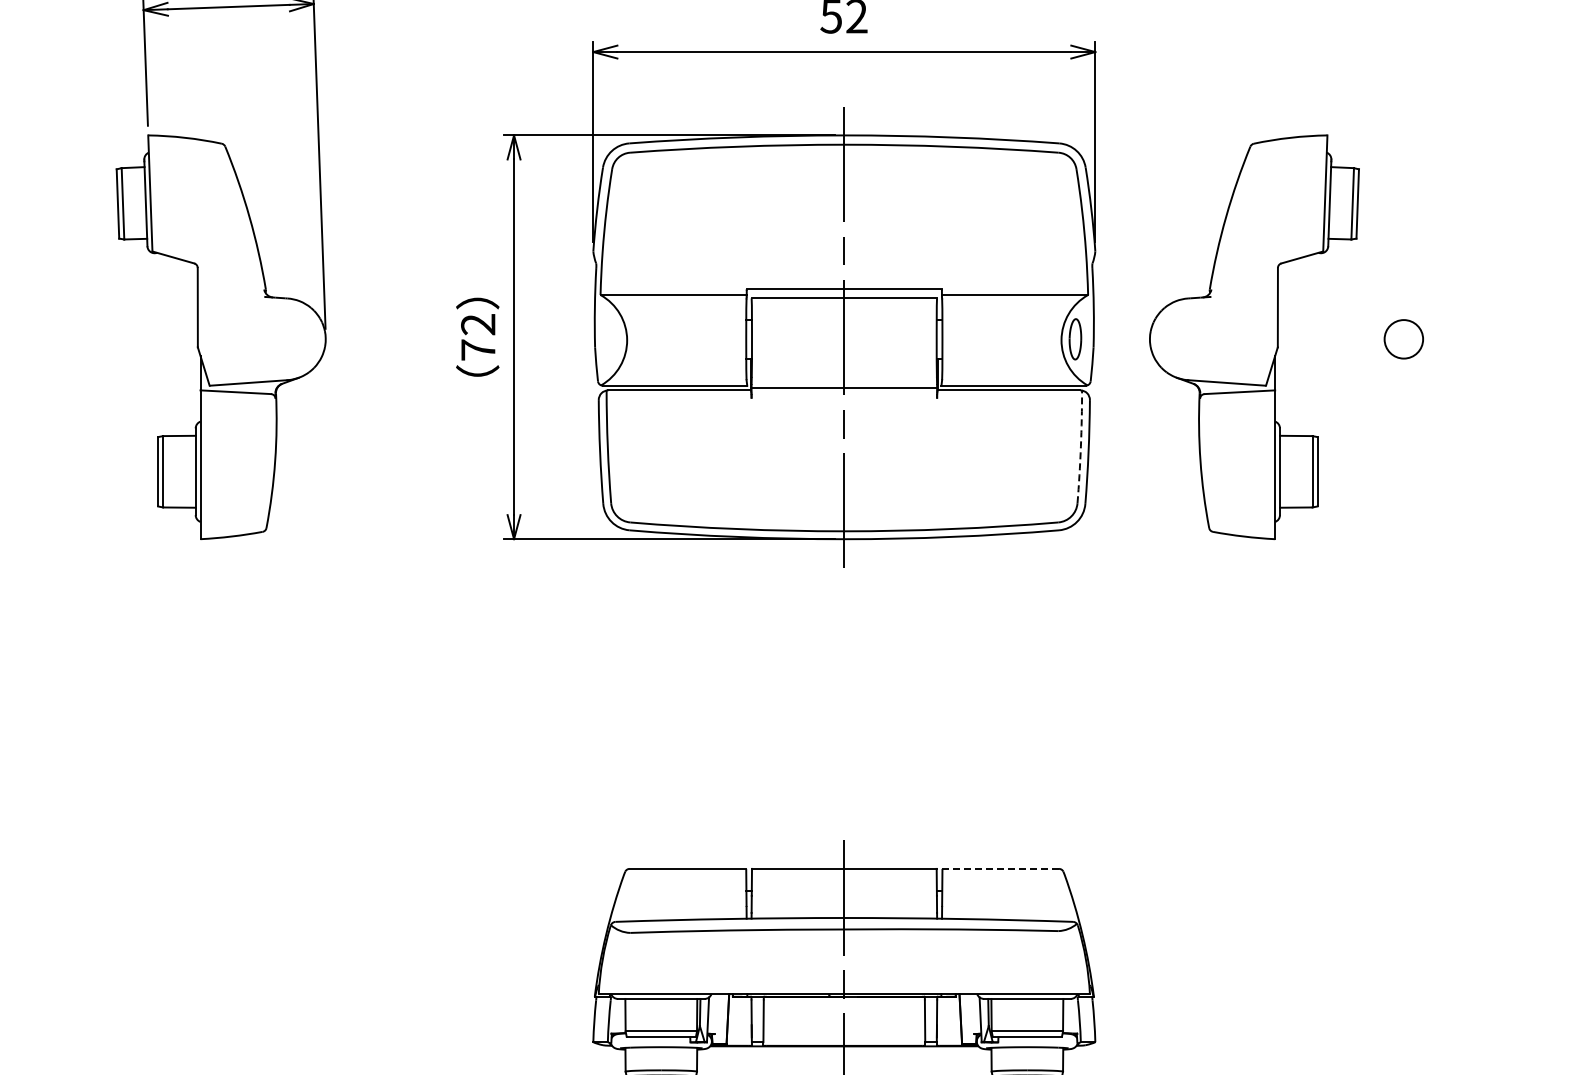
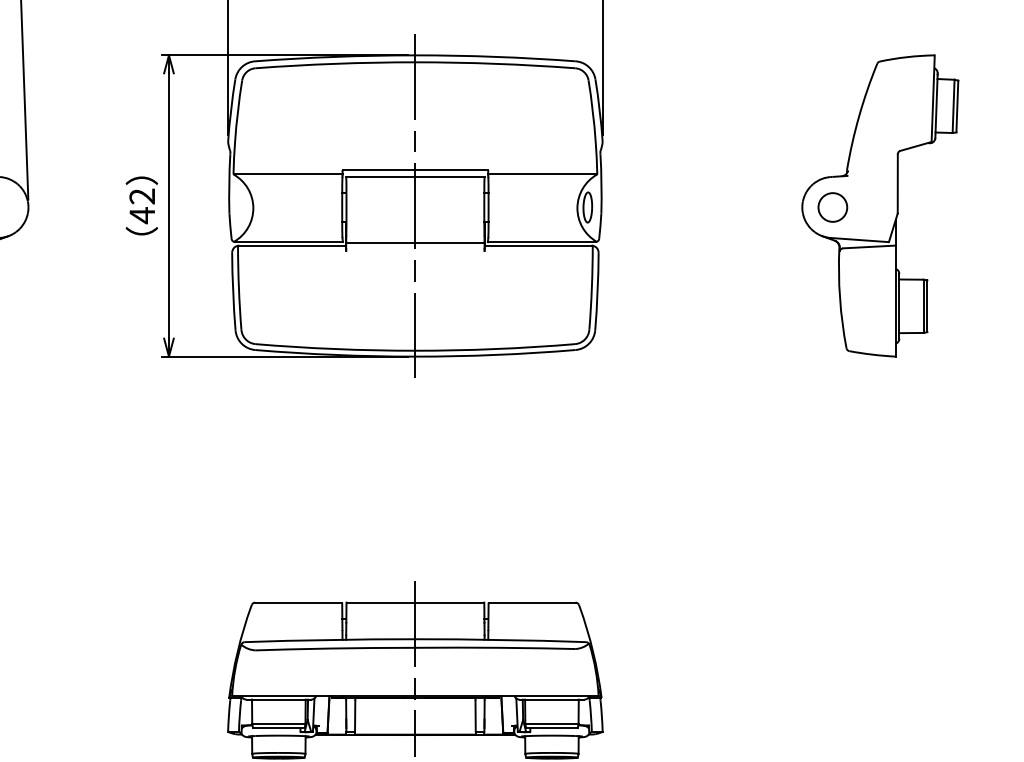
part: (1254, 337) -> (880, 206), moved
text: (478, 349) -> (142, 215), 72 -> 42
arc: (1080, 446) -> (591, 287), dashed -> solid
line: (1001, 868) -> (532, 602), dashed -> solid

